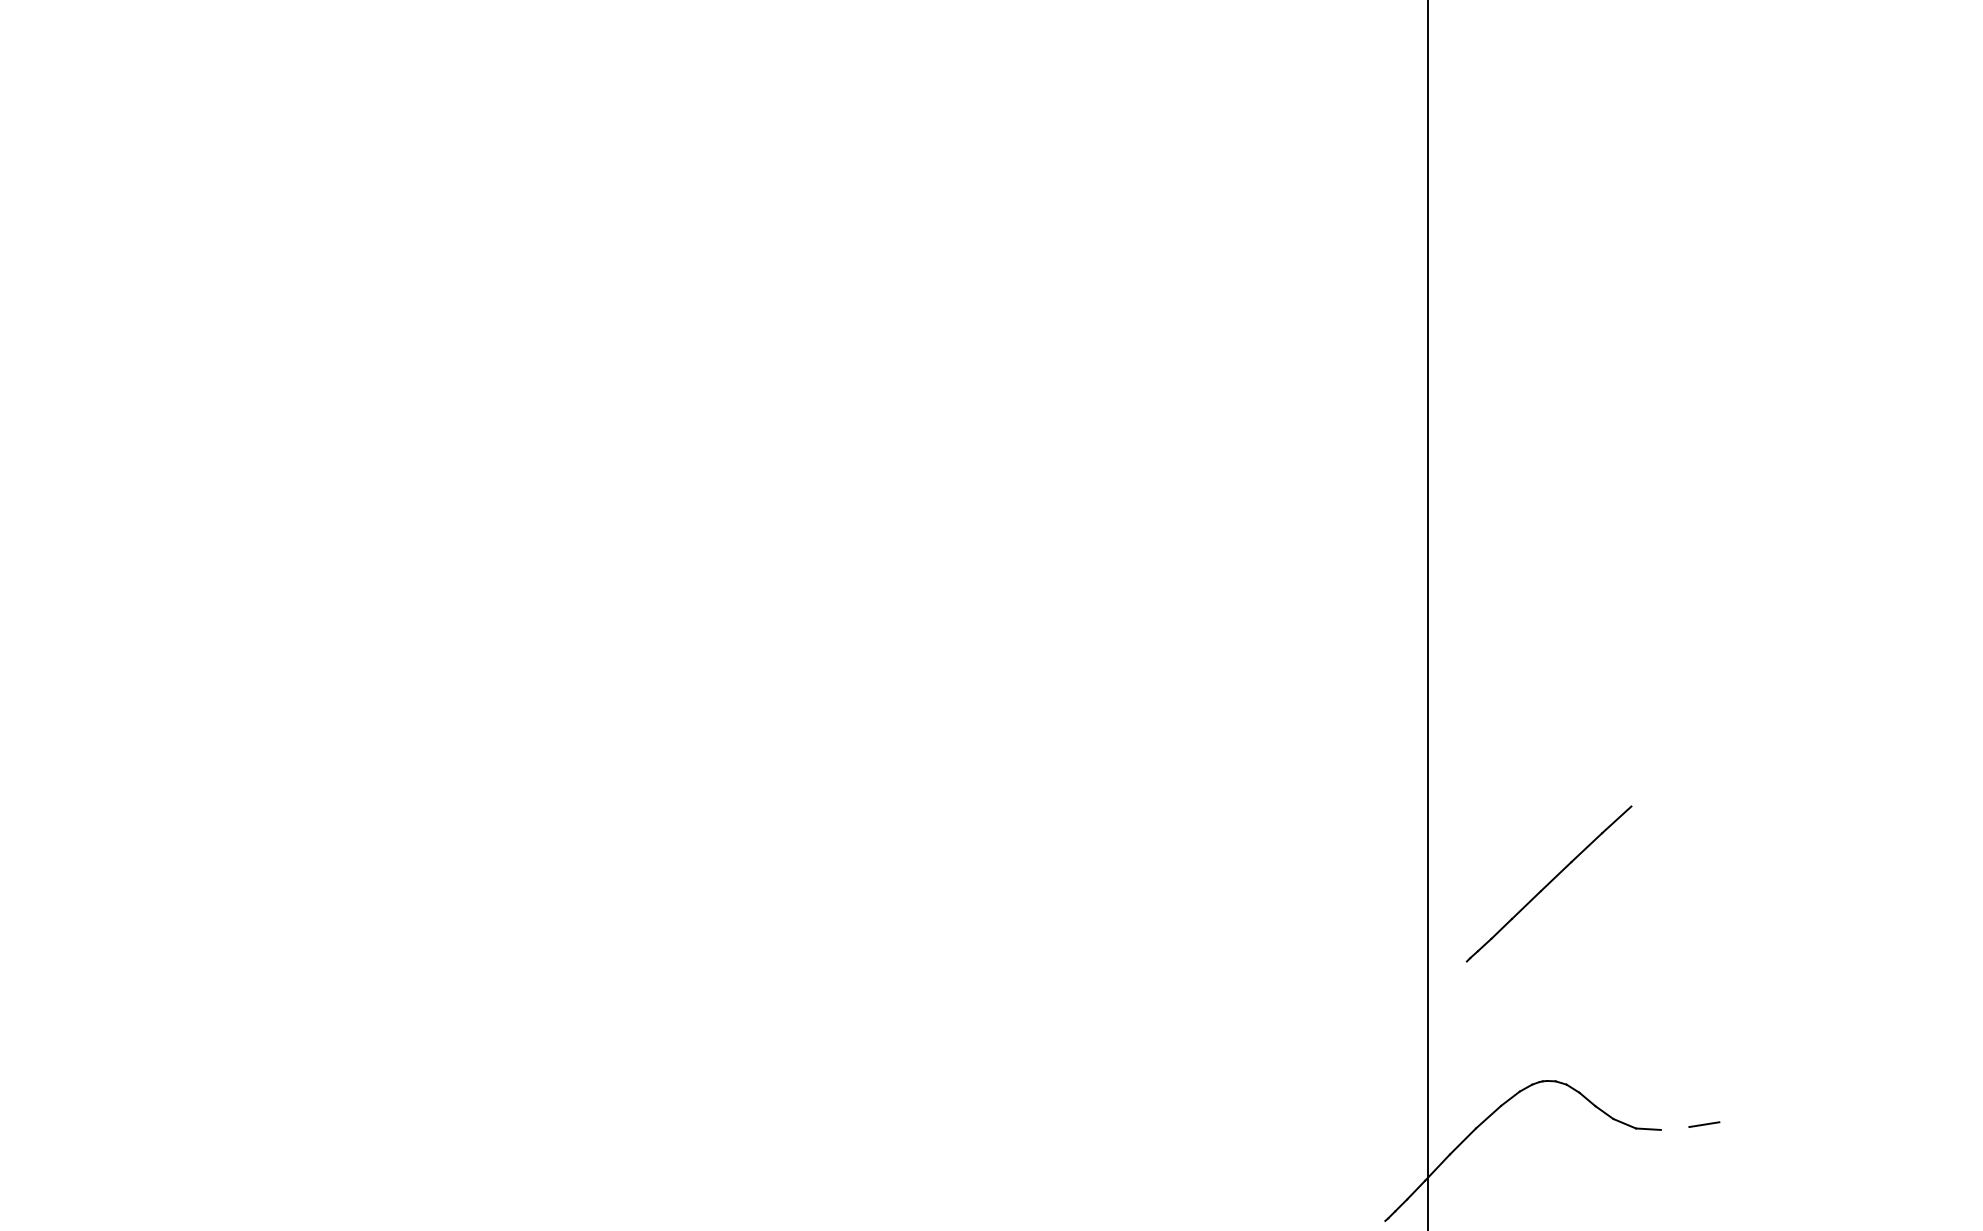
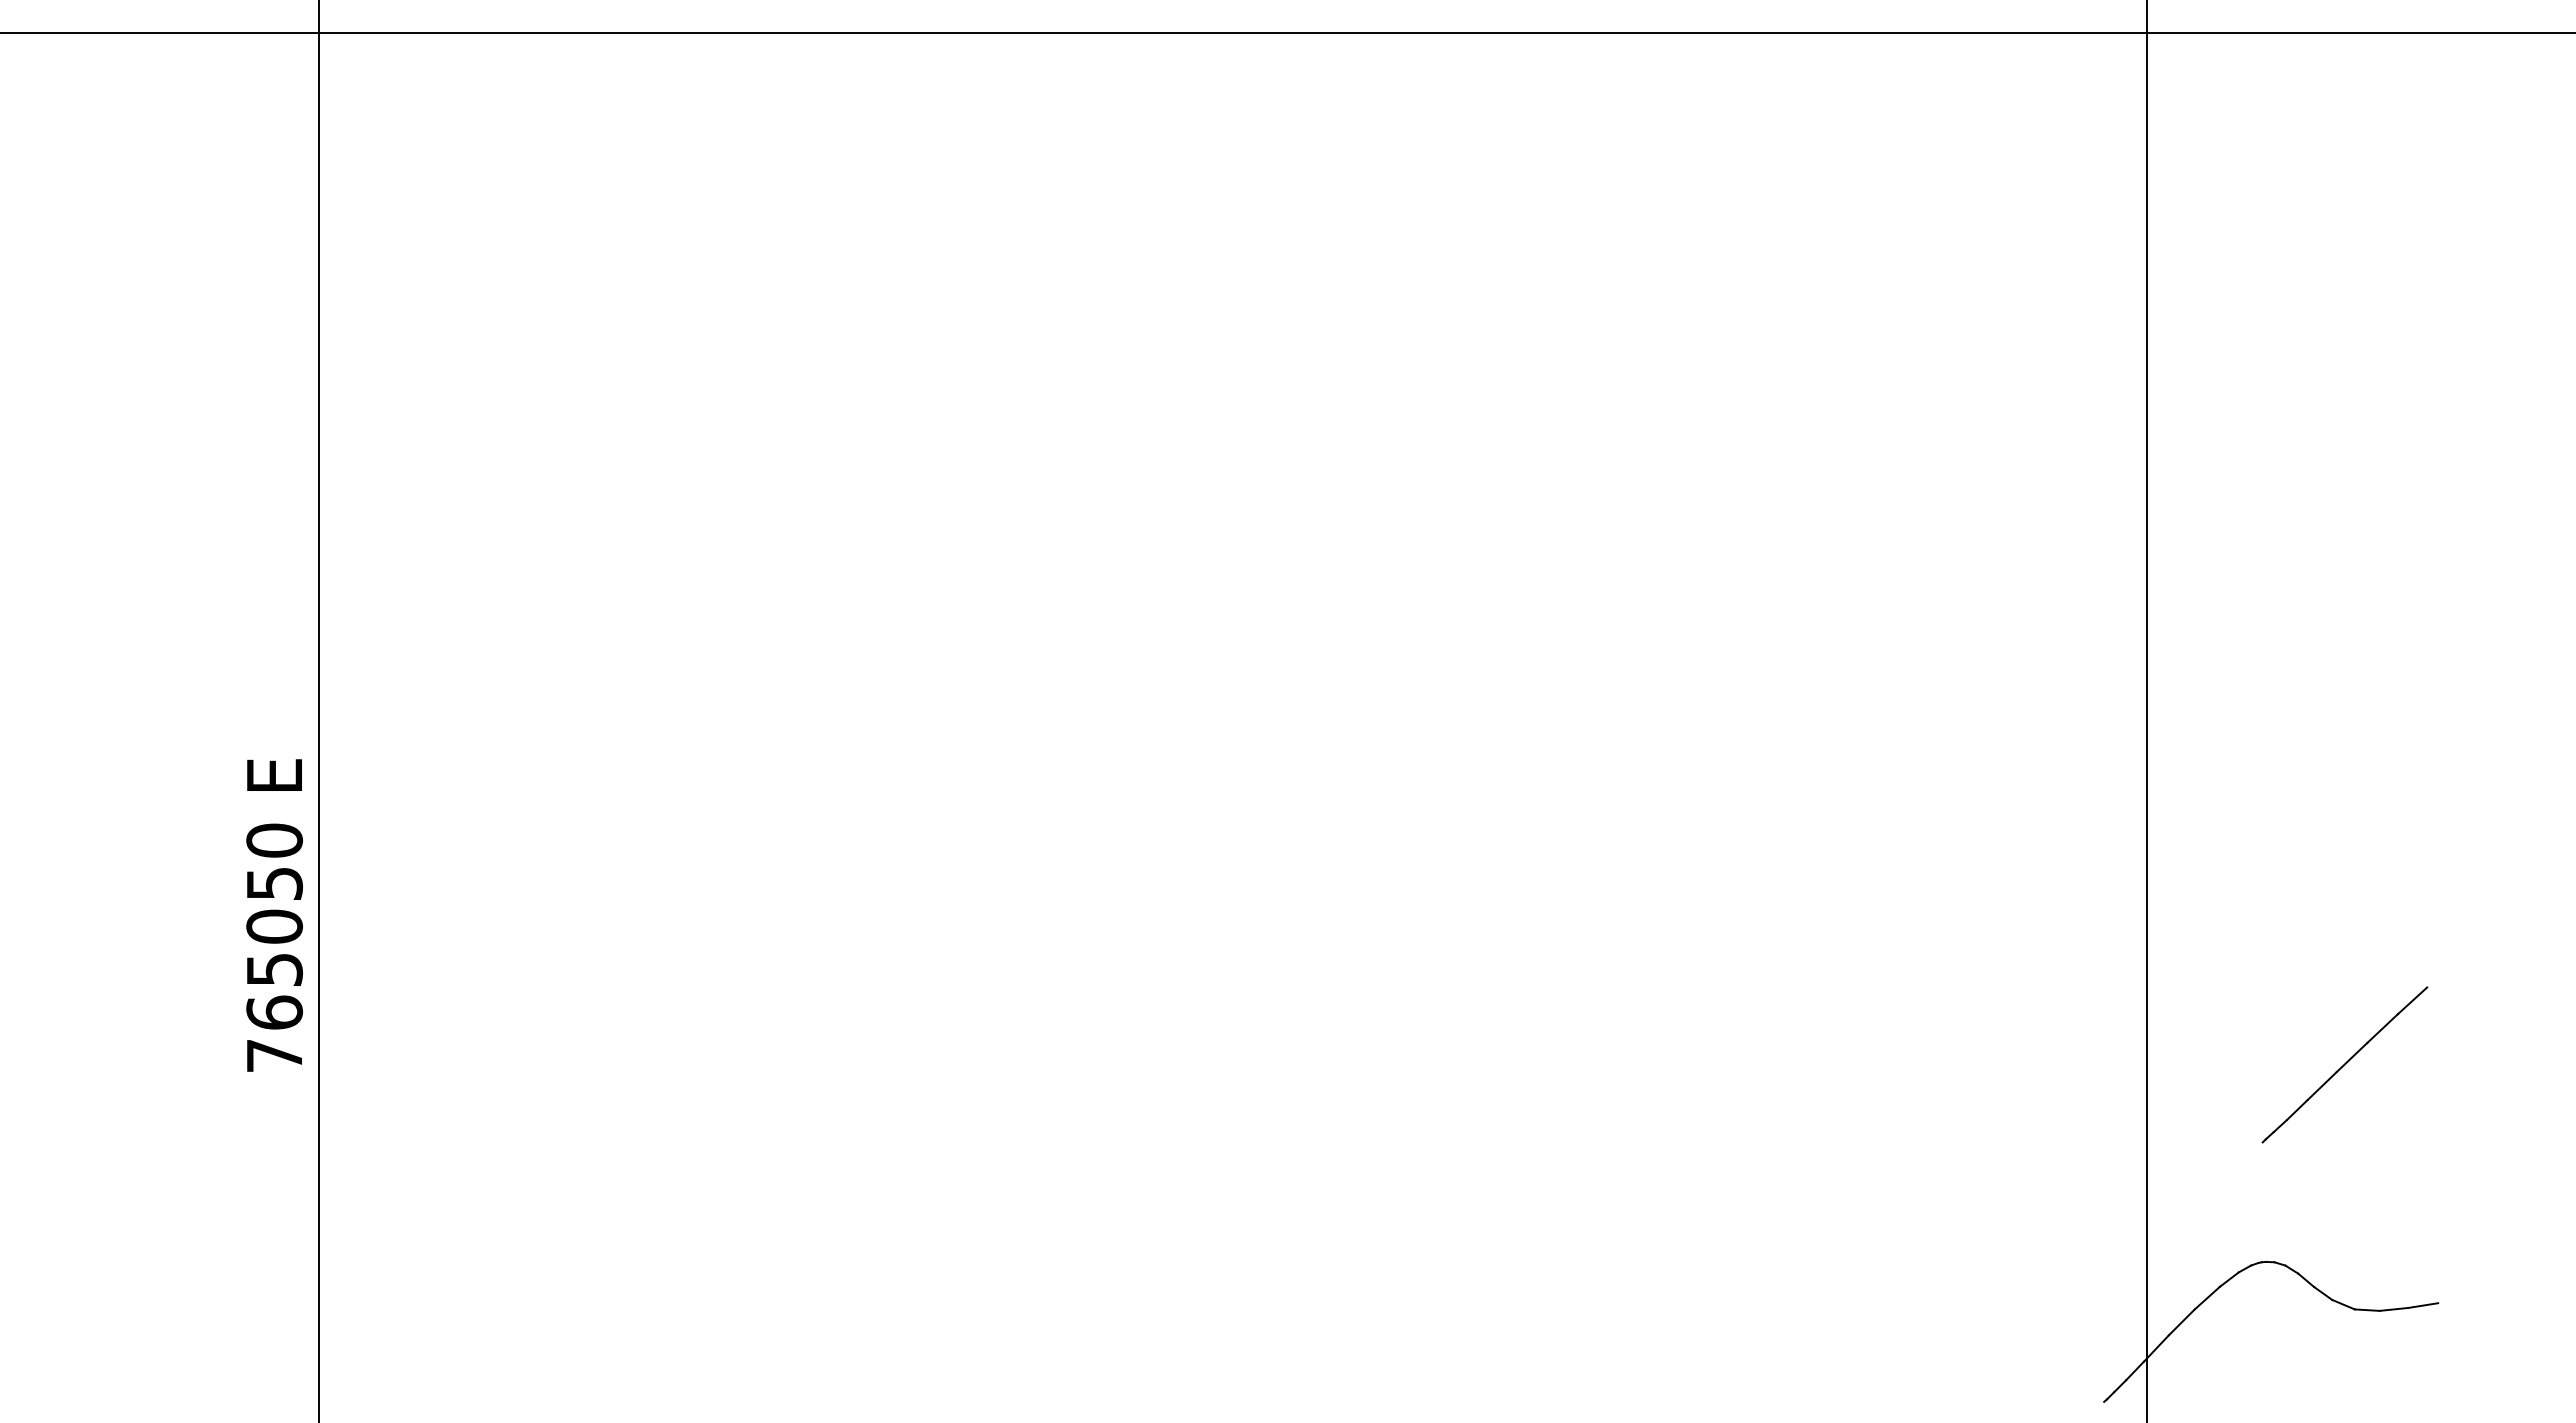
line: (1548, 883) -> (2344, 1064), moved
line: (1674, 1127) -> (2393, 1308), added

